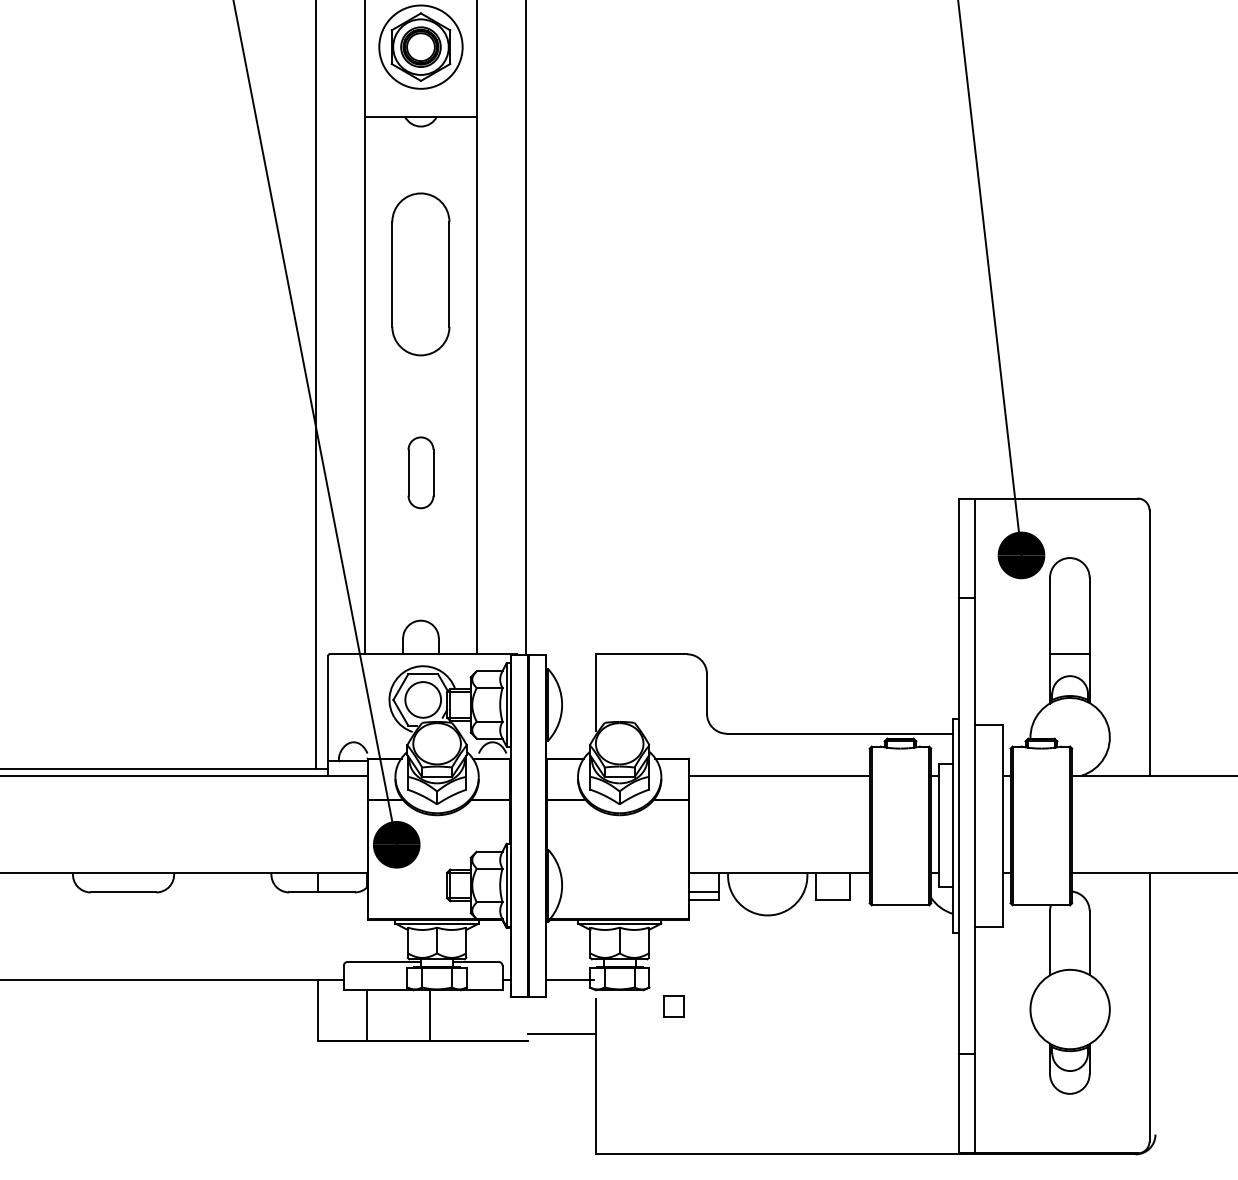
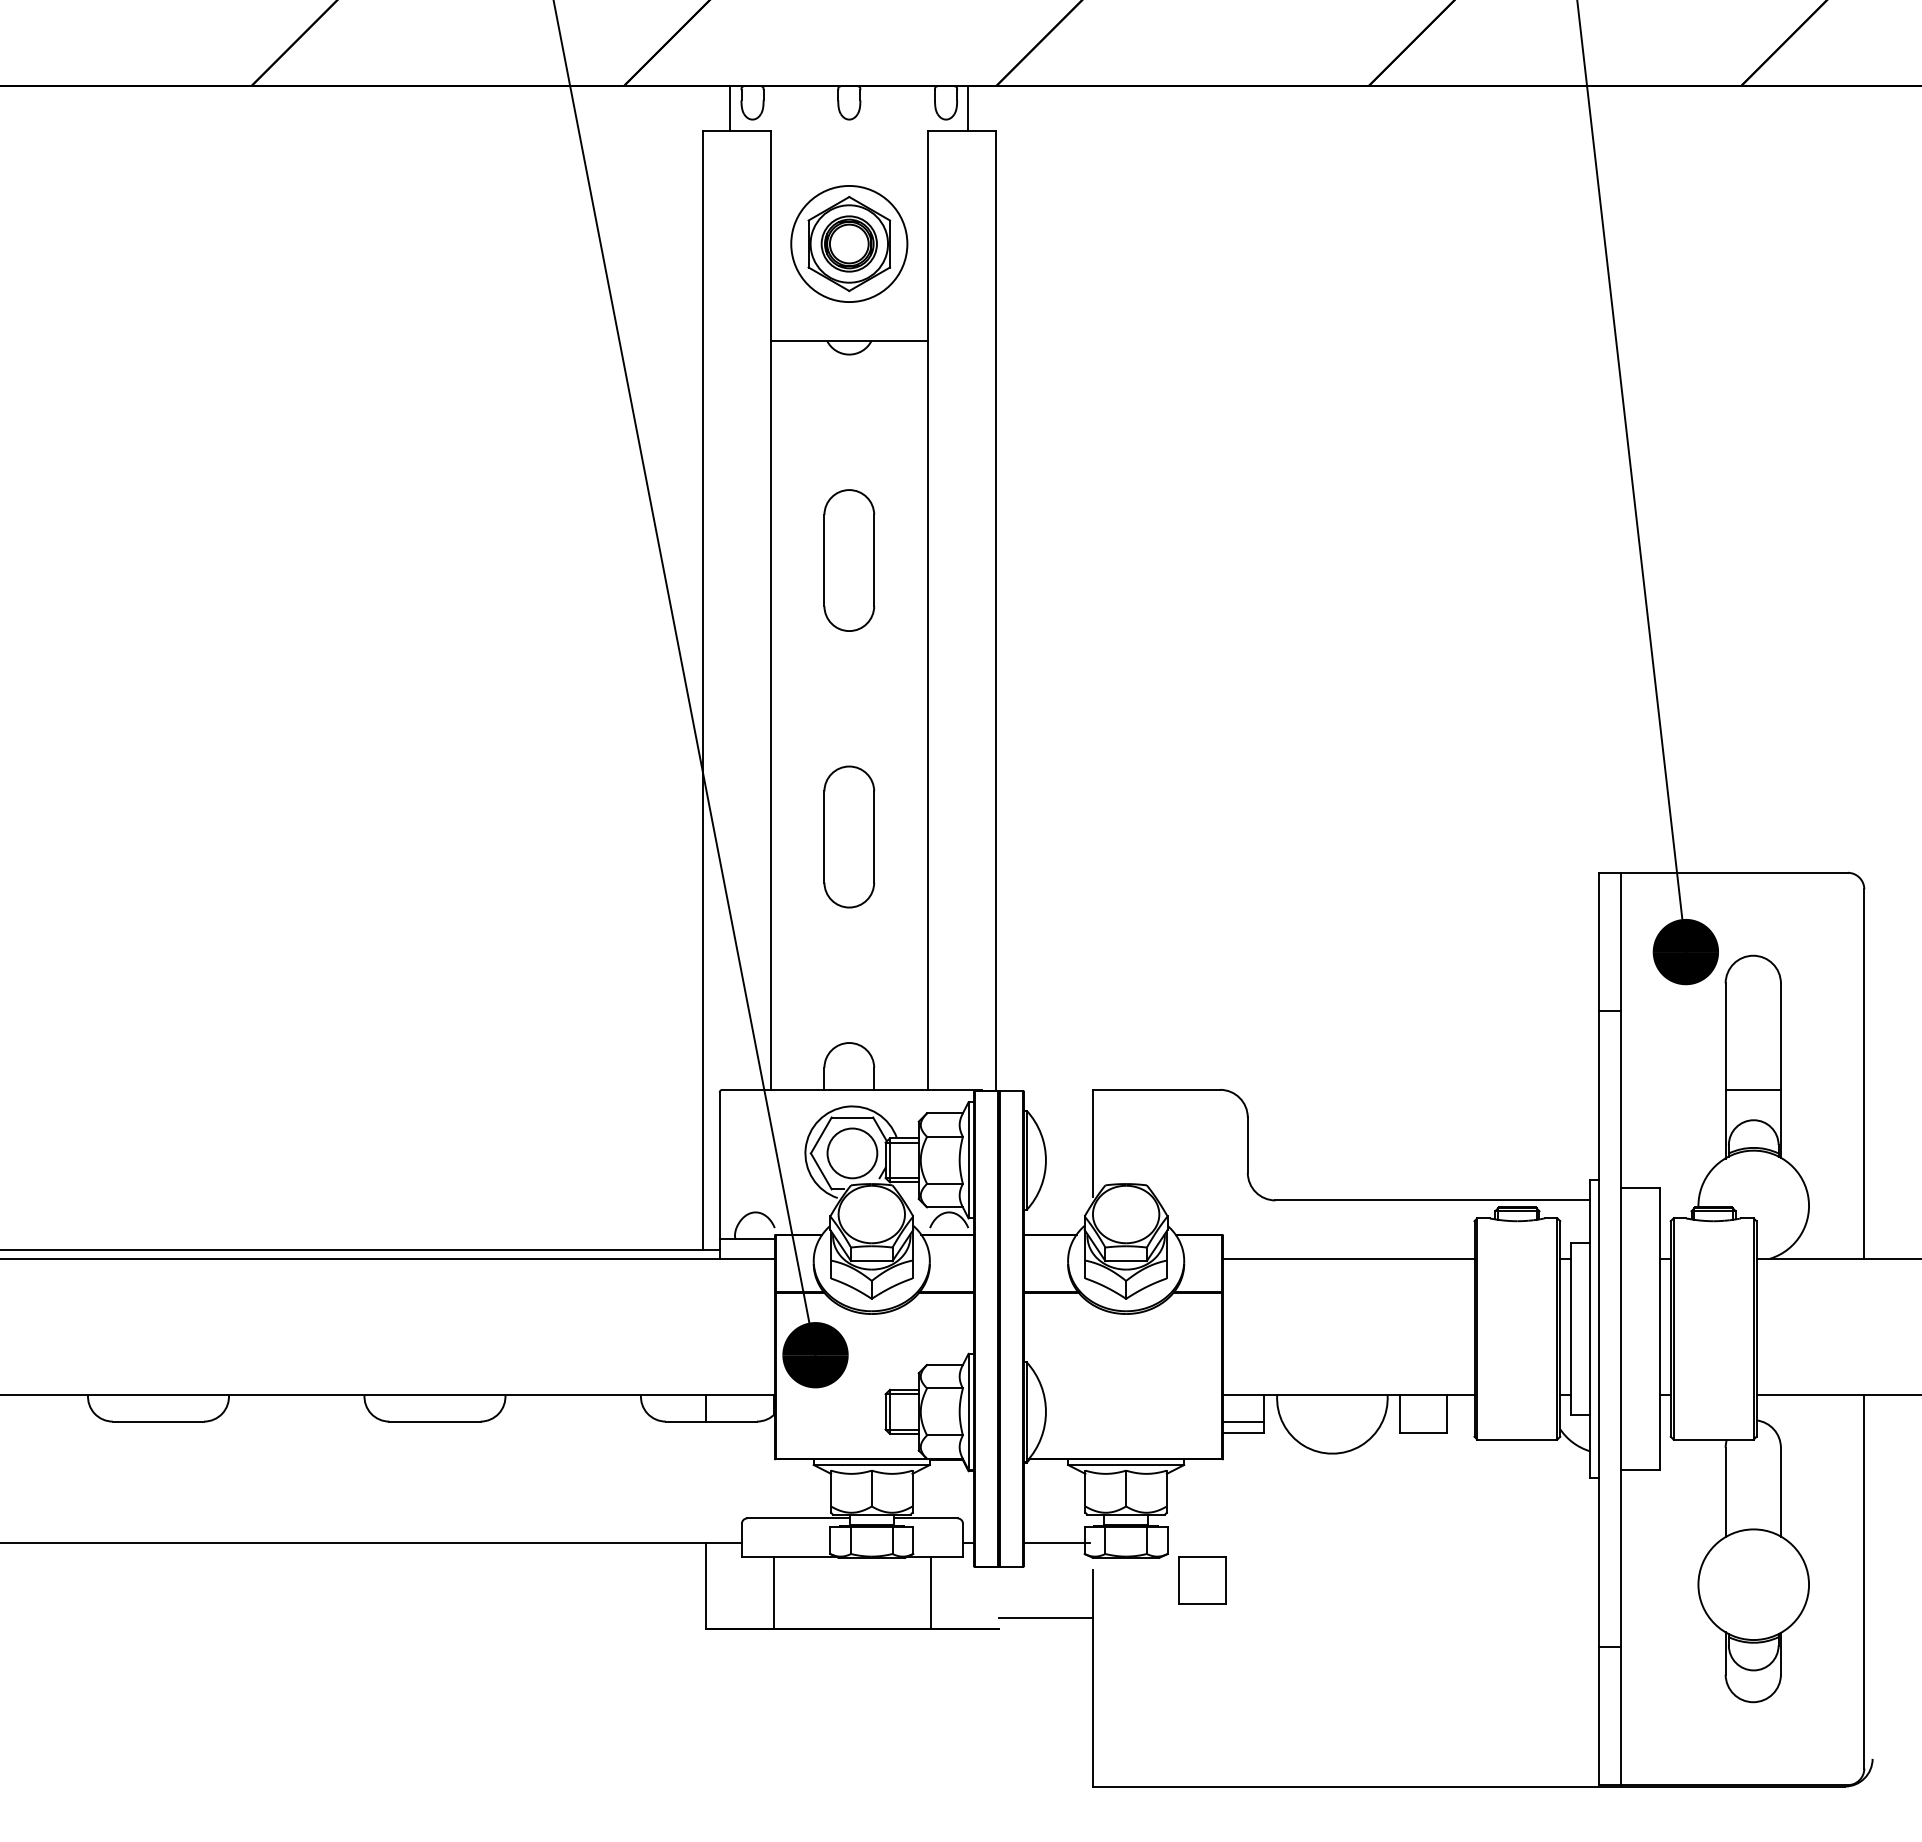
part: (421, 274) -> (849, 560), size x0.62
part: (421, 472) -> (849, 836), size x1.43
part: (674, 1006) -> (1202, 1580), size x1.67
line: (429, 1015) -> (930, 1592), moved

